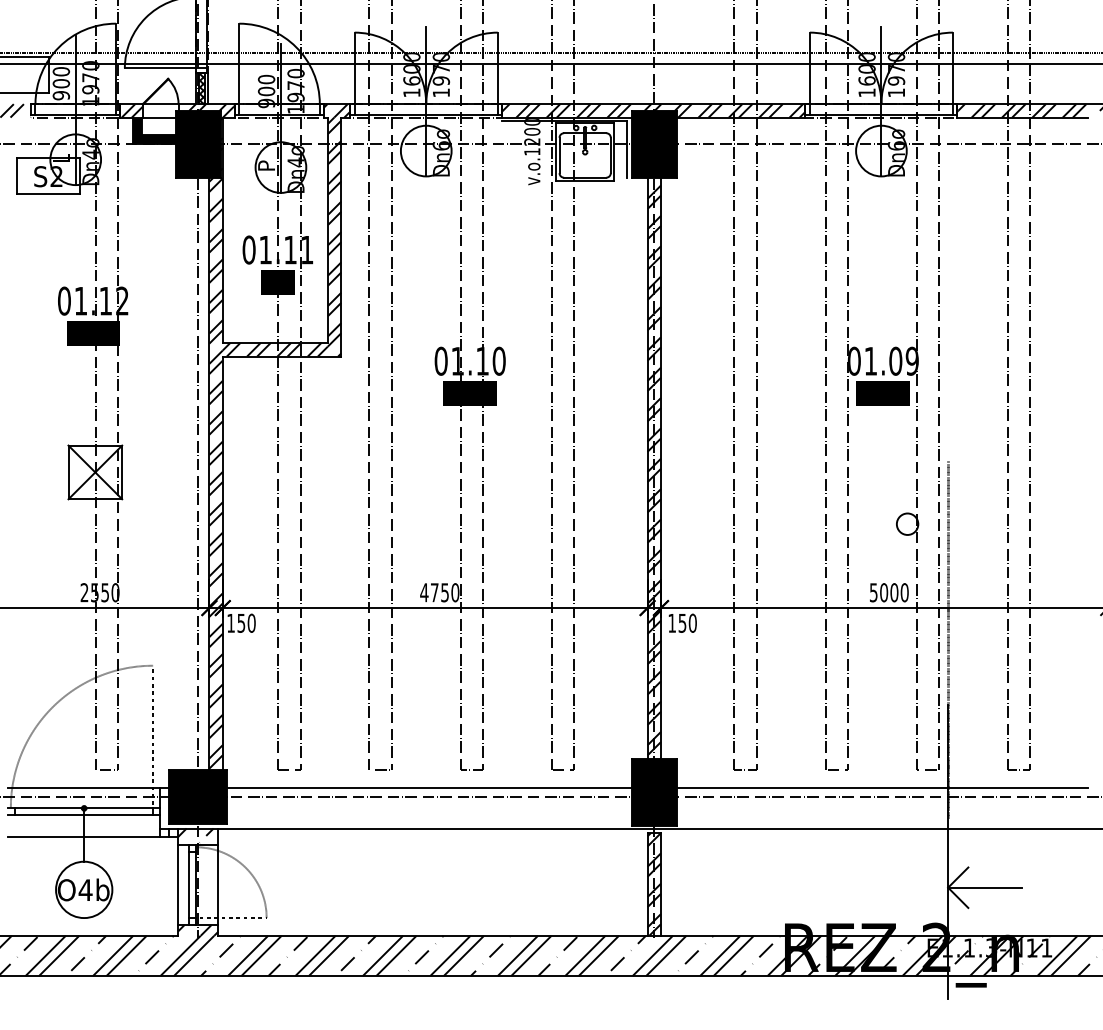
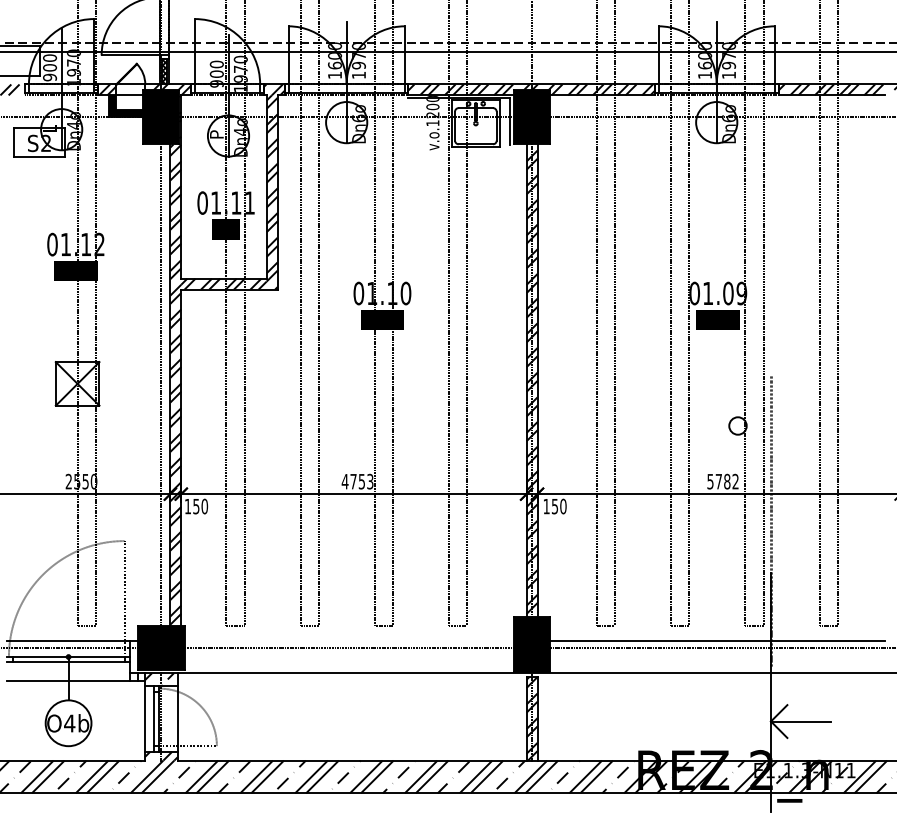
text: (455, 592) -> (370, 481), 4750 -> 4753
text: (893, 592) -> (726, 481), 5000 -> 5782
line: (428, 788) -> (348, 640), removed

